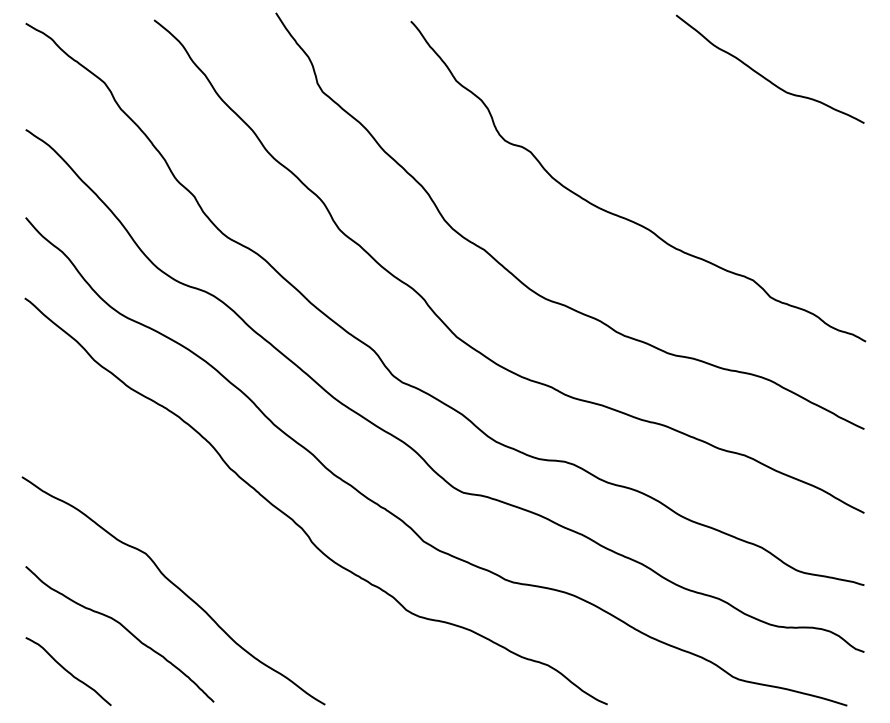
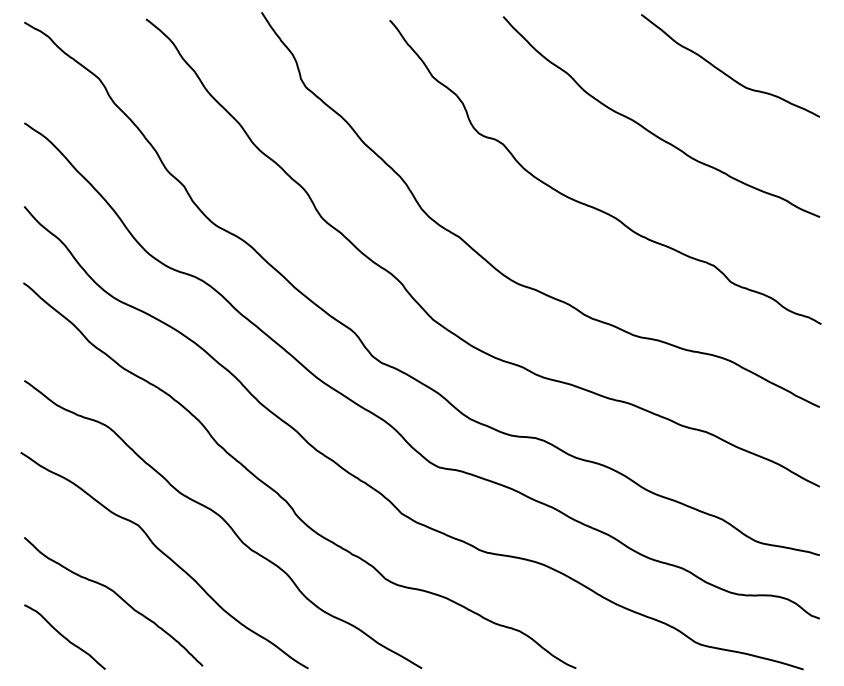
curve: (686, 138) -> (651, 131), added
curve: (237, 550) -> (225, 522), added

